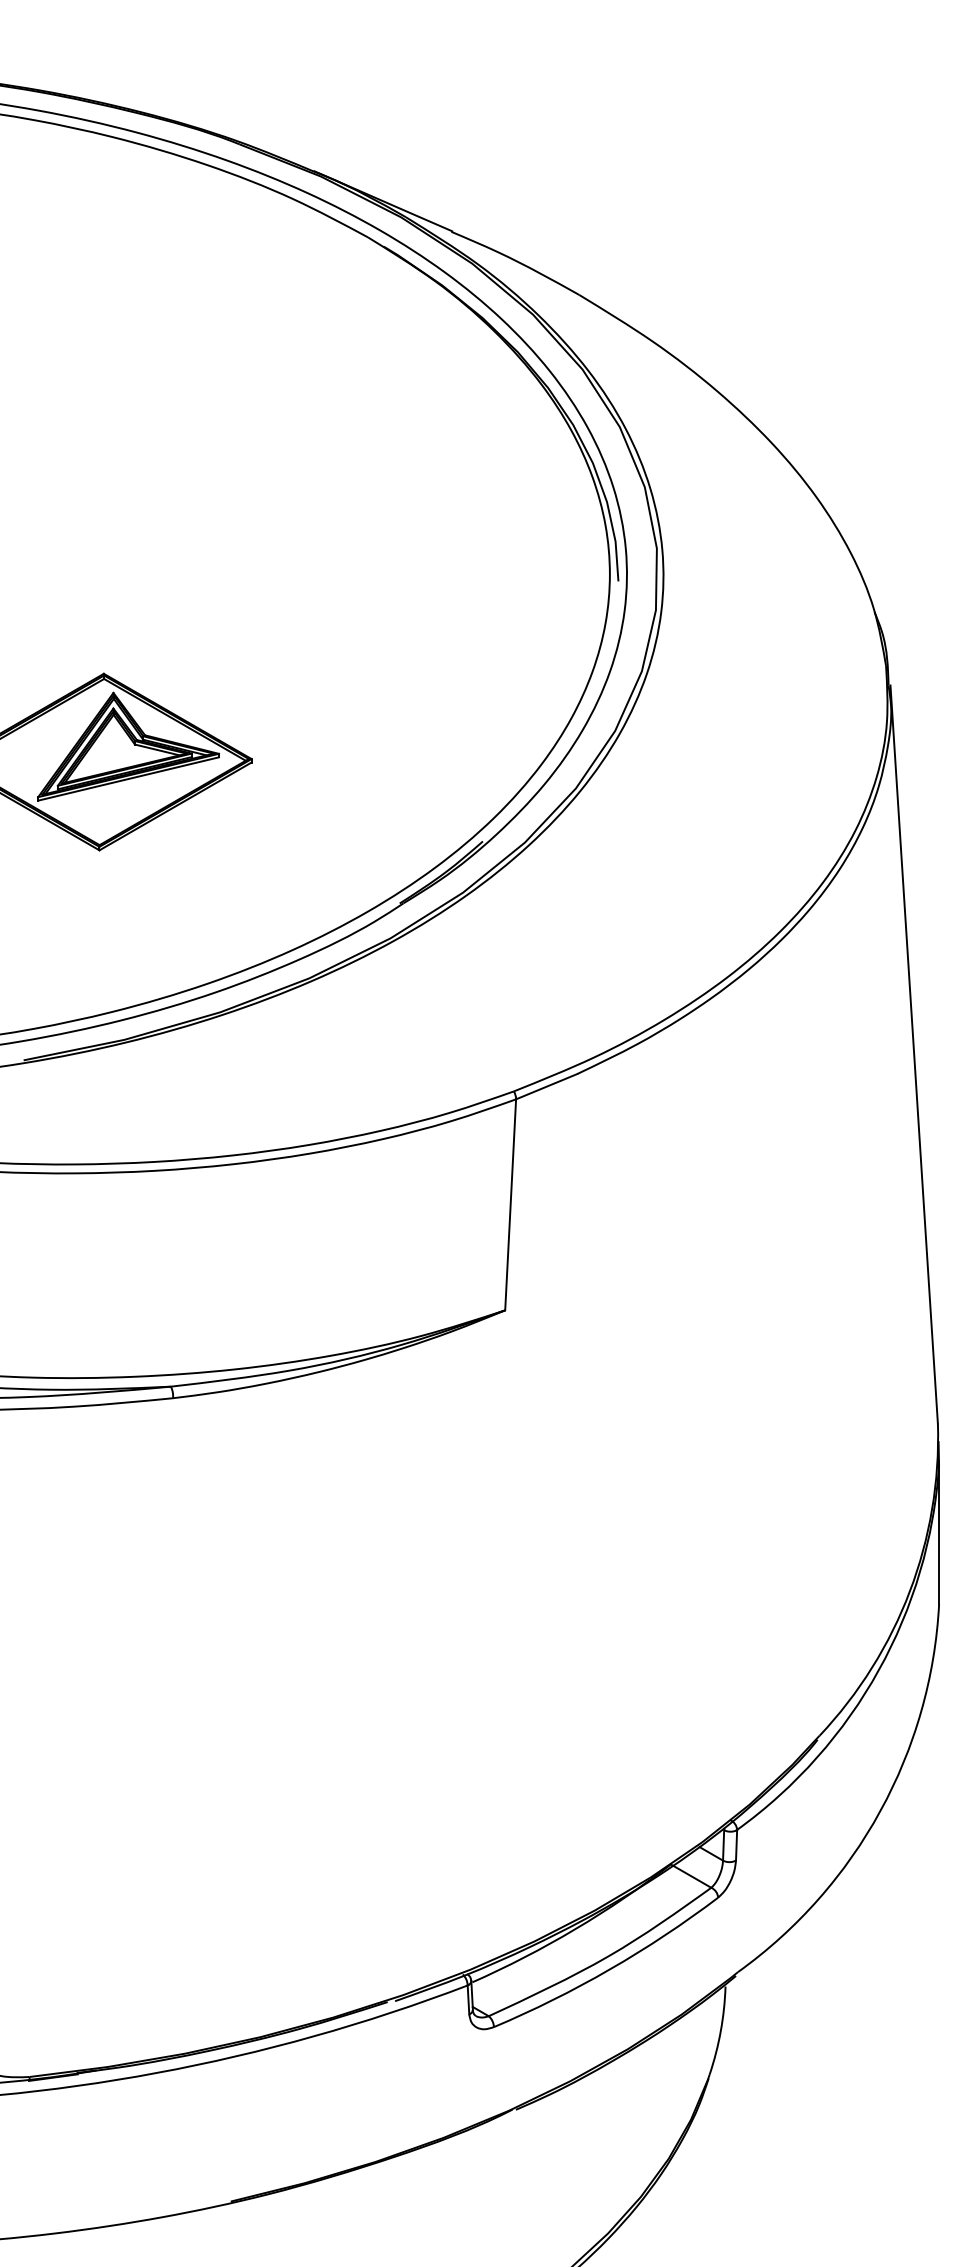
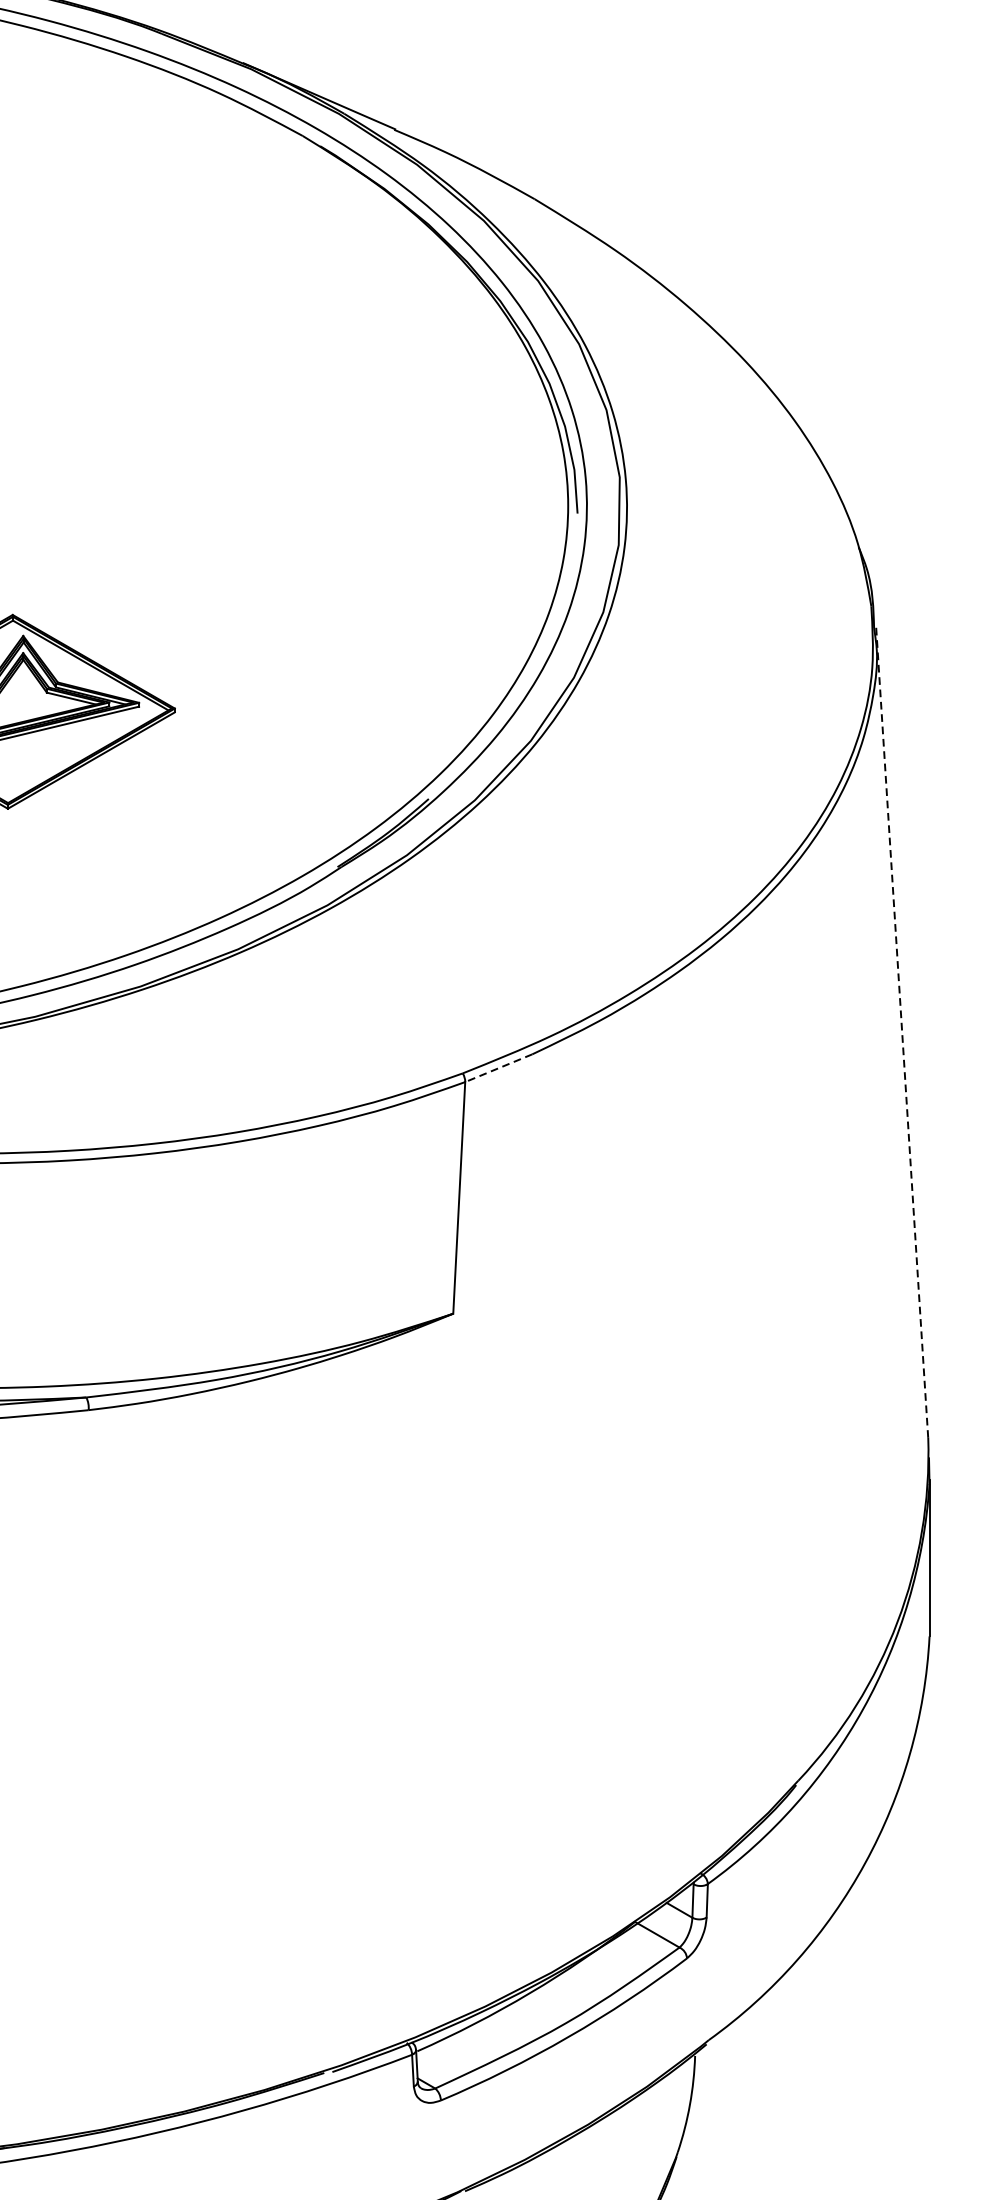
line: (914, 1054) -> (902, 1032), solid -> dashed
line: (546, 1086) -> (498, 1067), solid -> dashed

